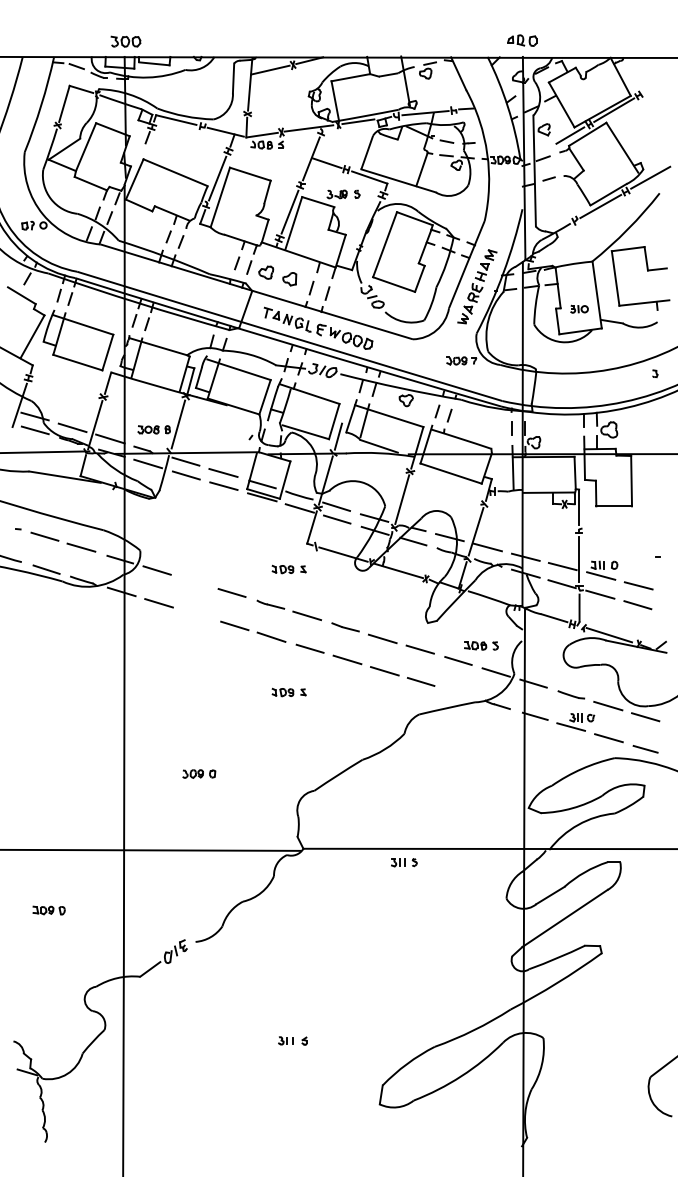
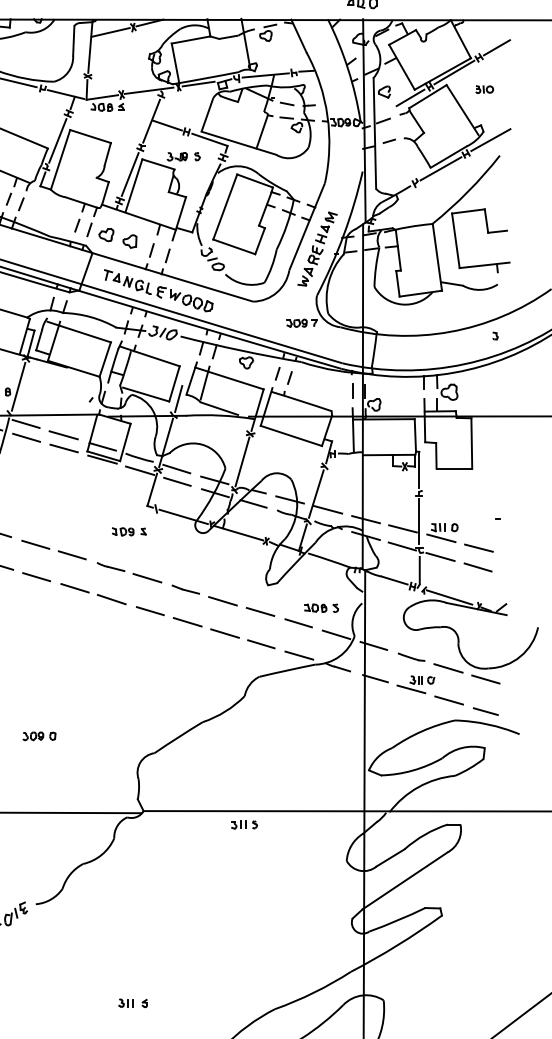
line: (656, 85) -> (496, 47), added
part: (579, 308) -> (484, 88), moved
line: (195, 582) -> (35, 544), added
line: (195, 614) -> (35, 576), added
part: (288, 692) -> (128, 654), removed
line: (458, 693) -> (298, 655), added

